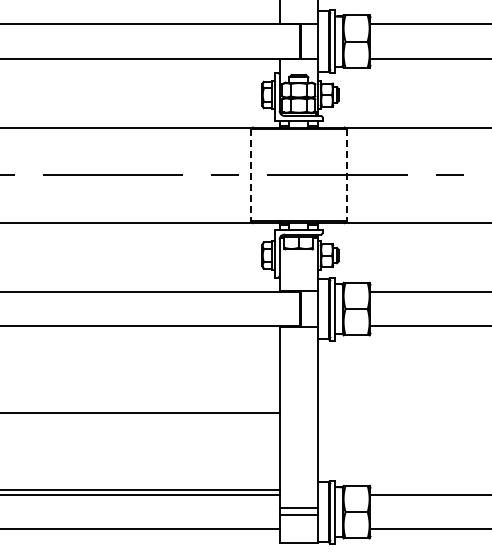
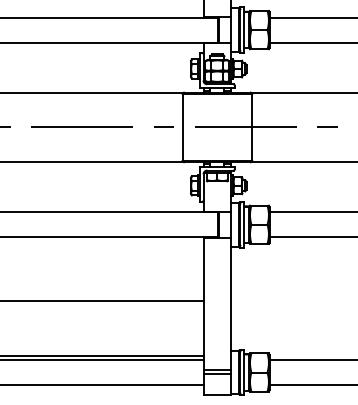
line: (251, 175) -> (183, 127), dashed -> solid
line: (346, 175) -> (252, 127), dashed -> solid

